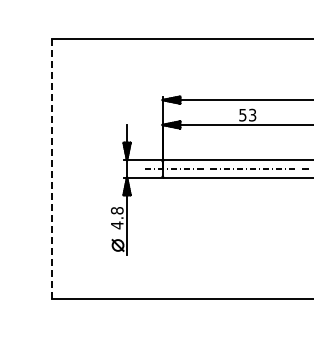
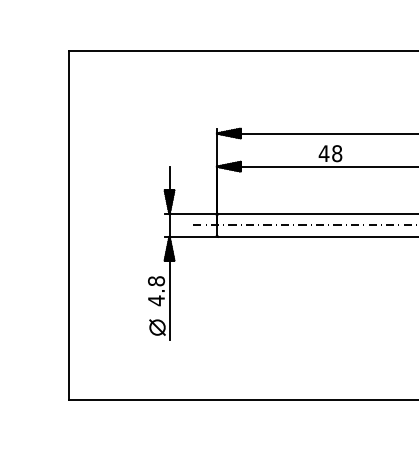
text: (247, 114) -> (330, 152), 53 -> 48
line: (51, 169) -> (68, 226), dashed -> solid

